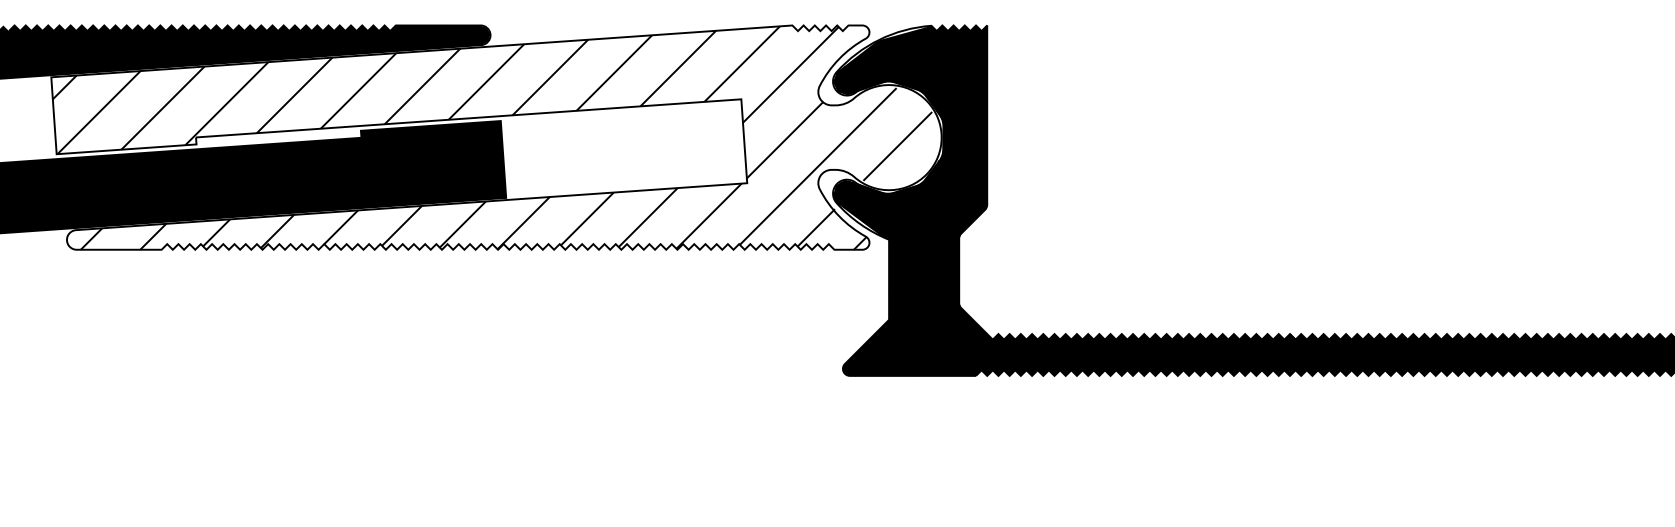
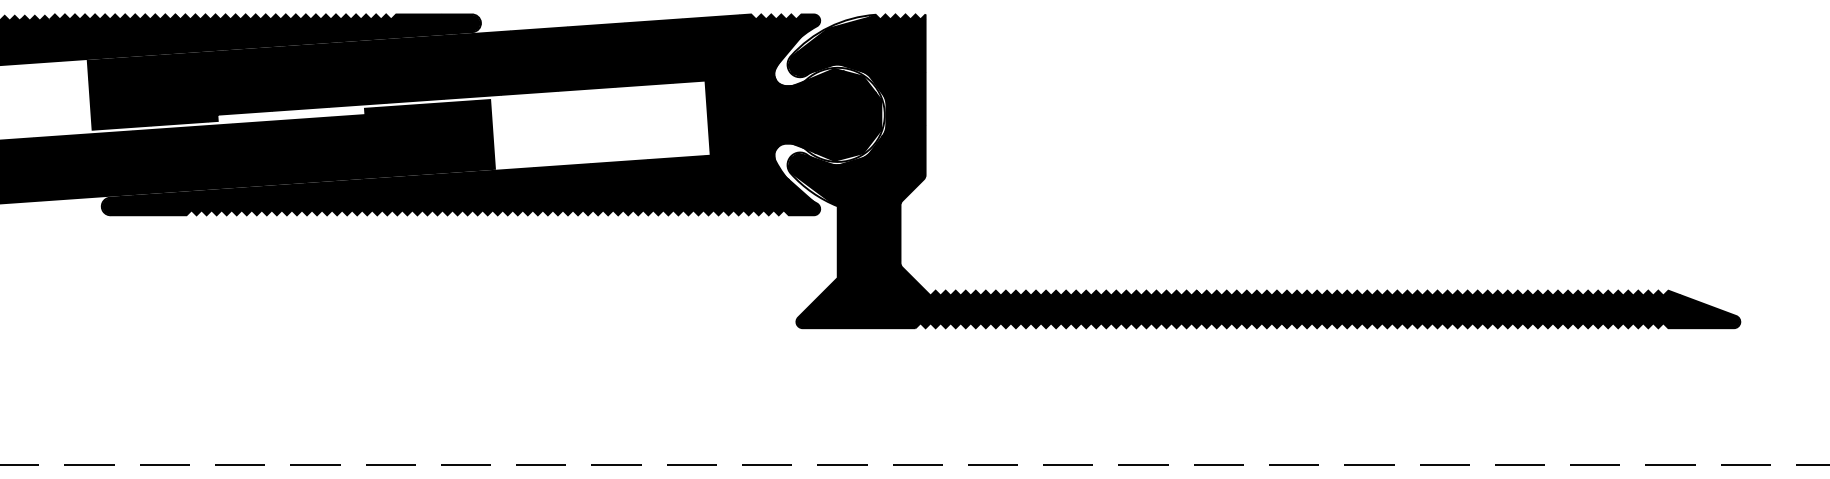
fill: (494, 137) -> (484, 114), added

